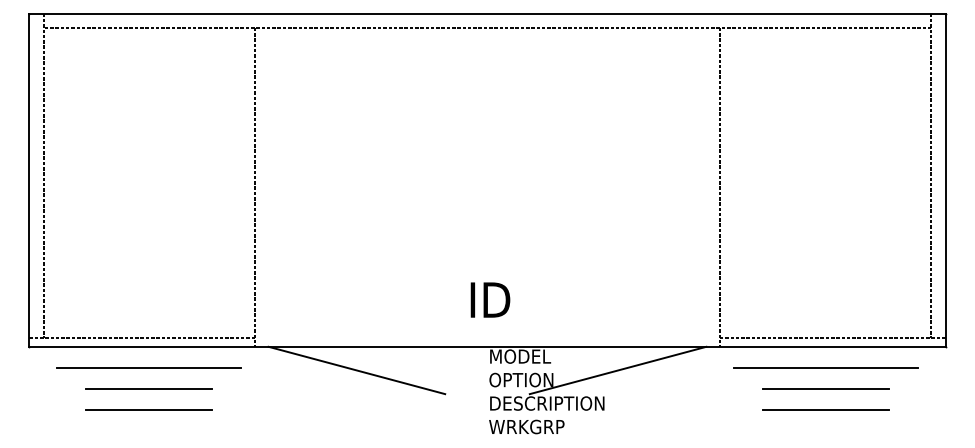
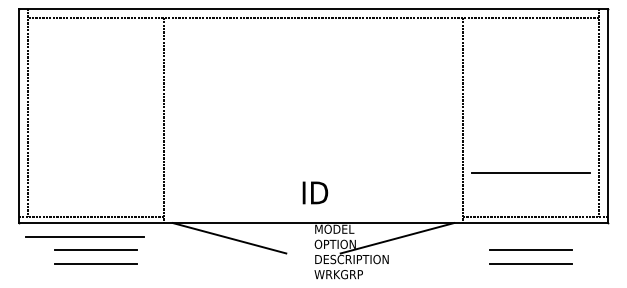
line: (148, 367) -> (84, 236), moved
line: (824, 367) -> (530, 172), moved

